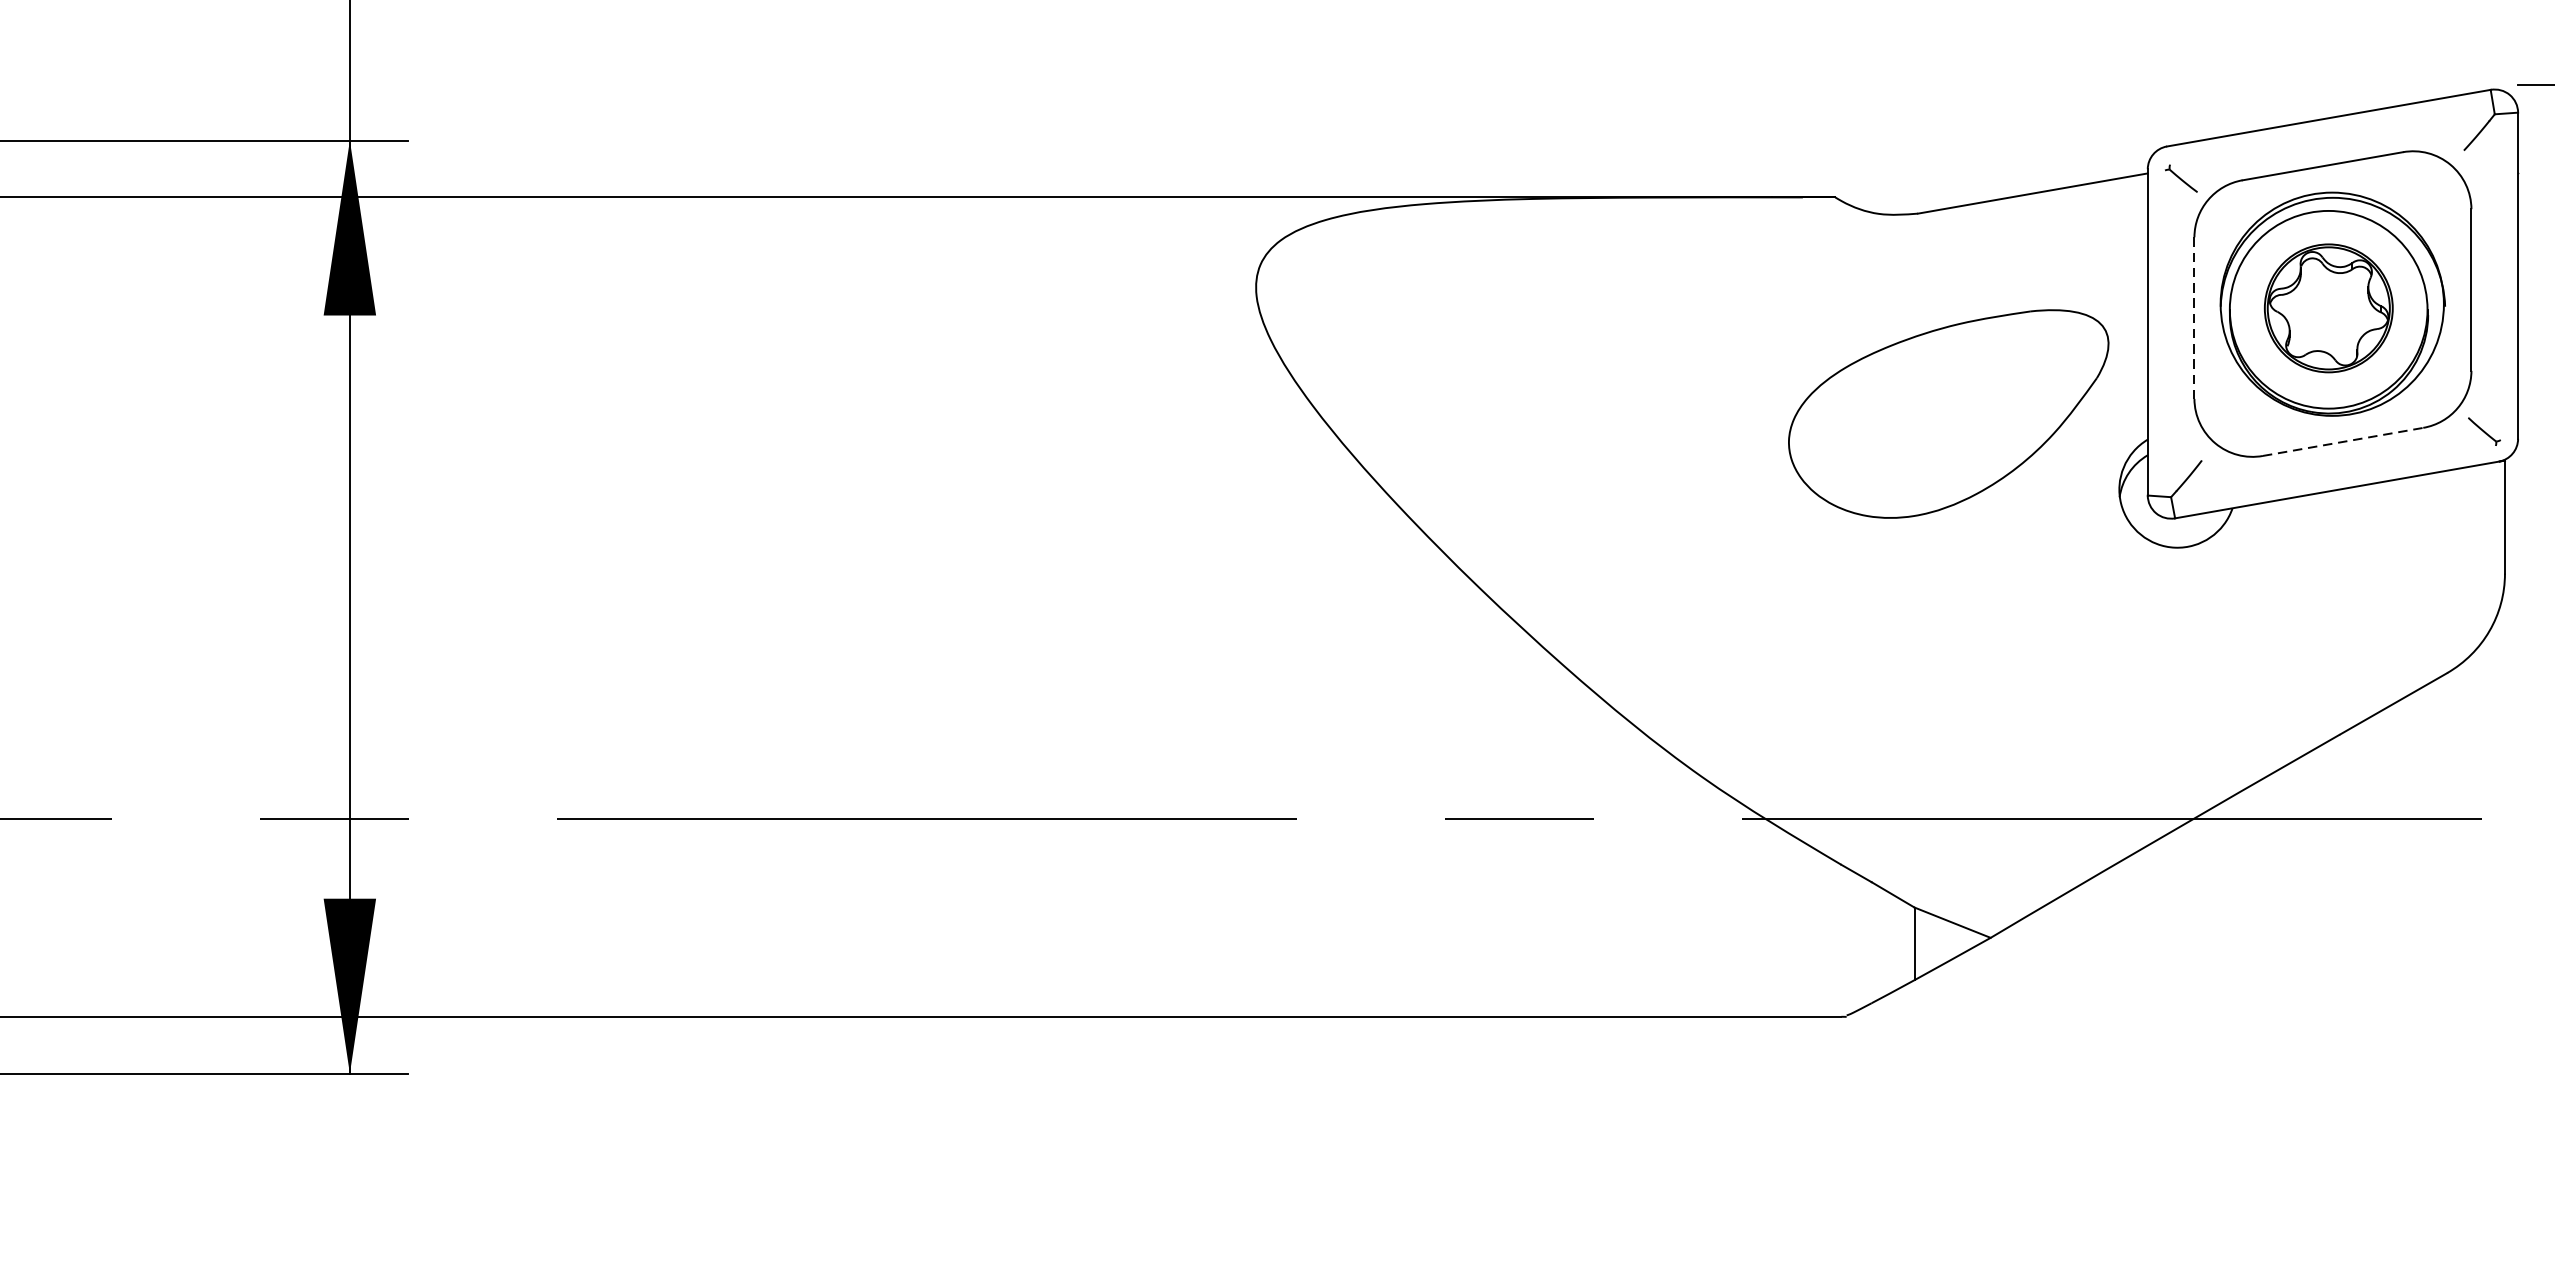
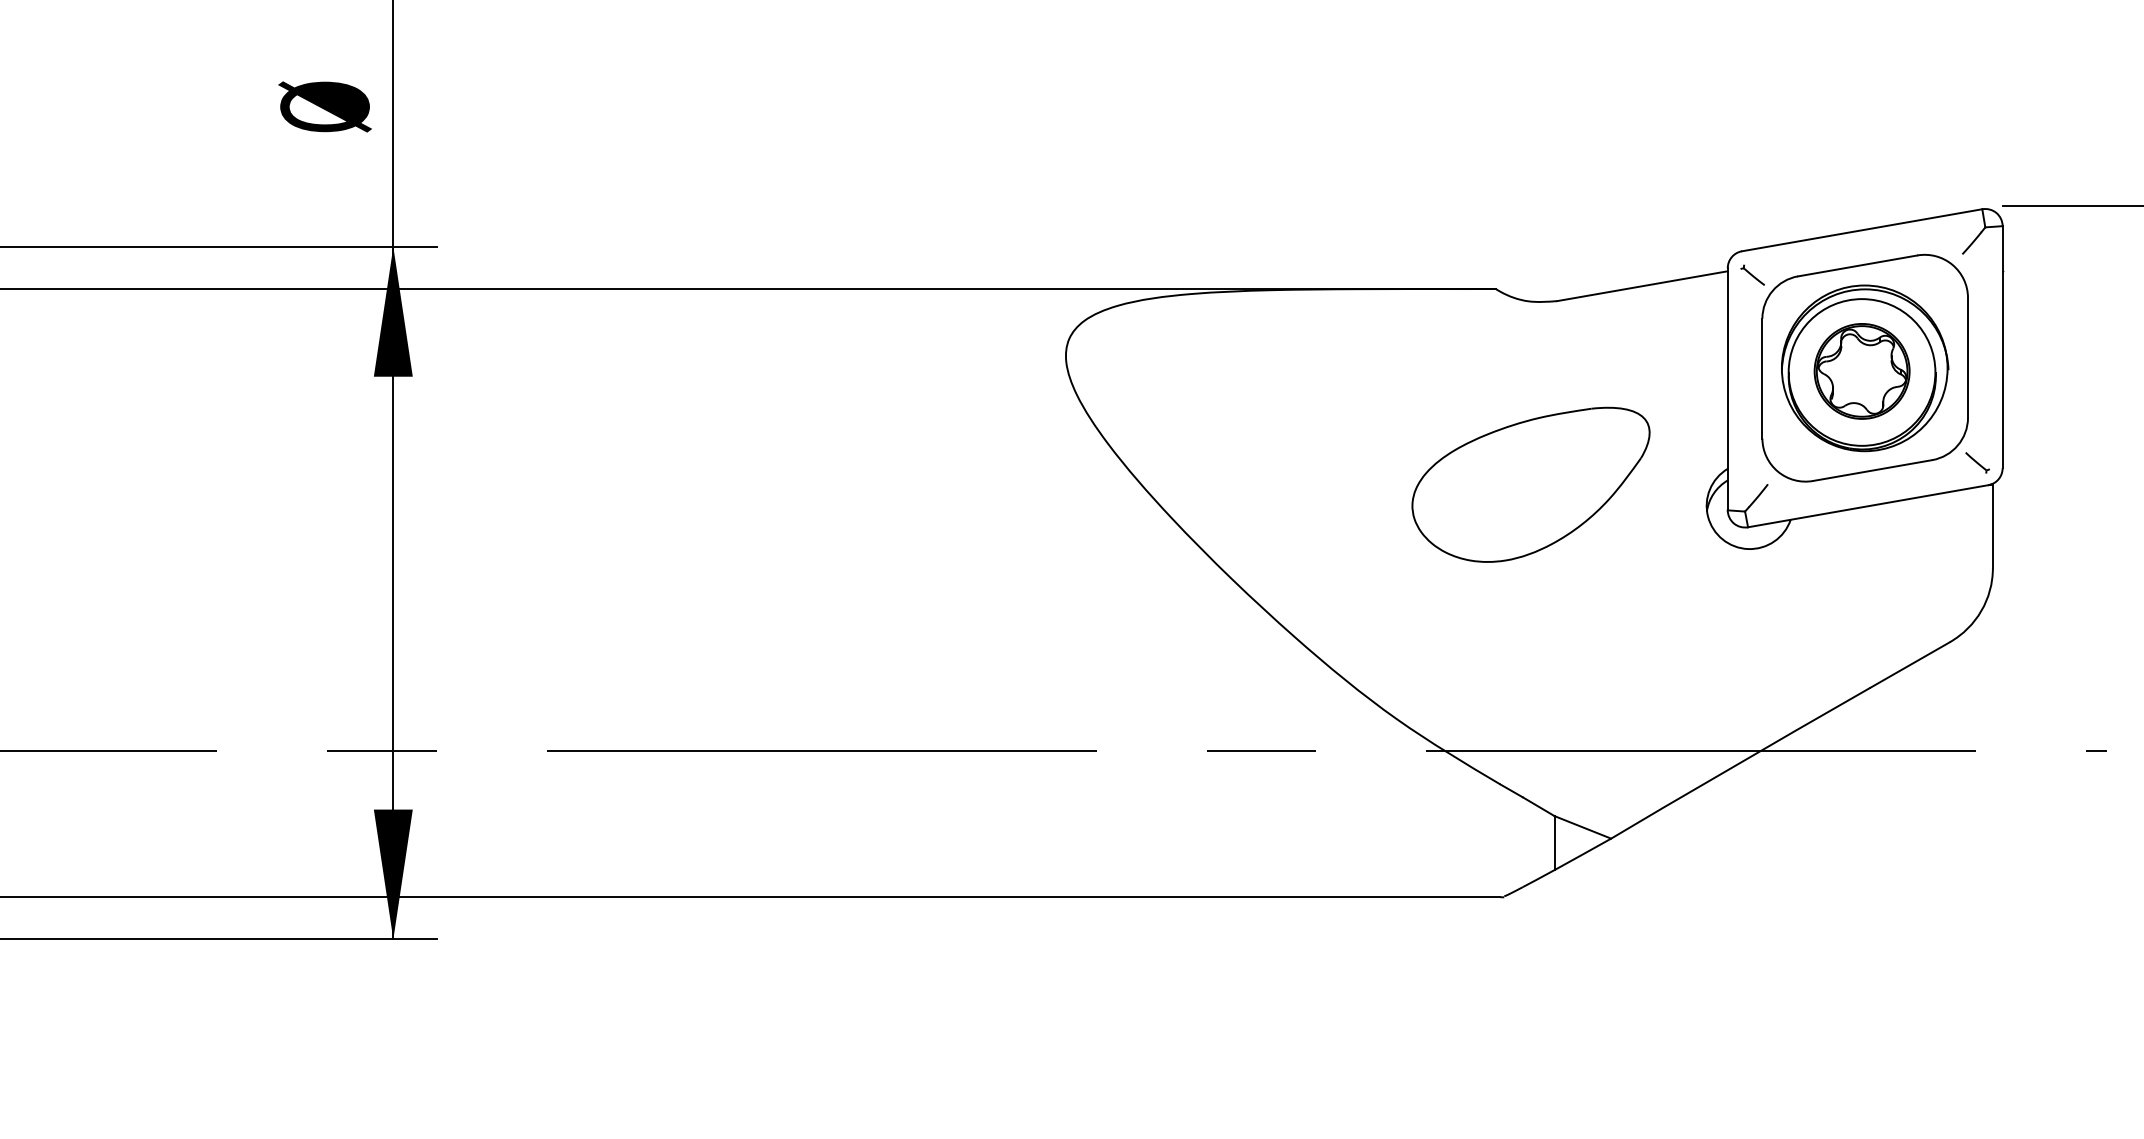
line: (2194, 317) -> (1762, 378), dashed -> solid
part: (1948, 413) -> (1530, 484), moved
line: (2344, 441) -> (1873, 470), dashed -> solid

